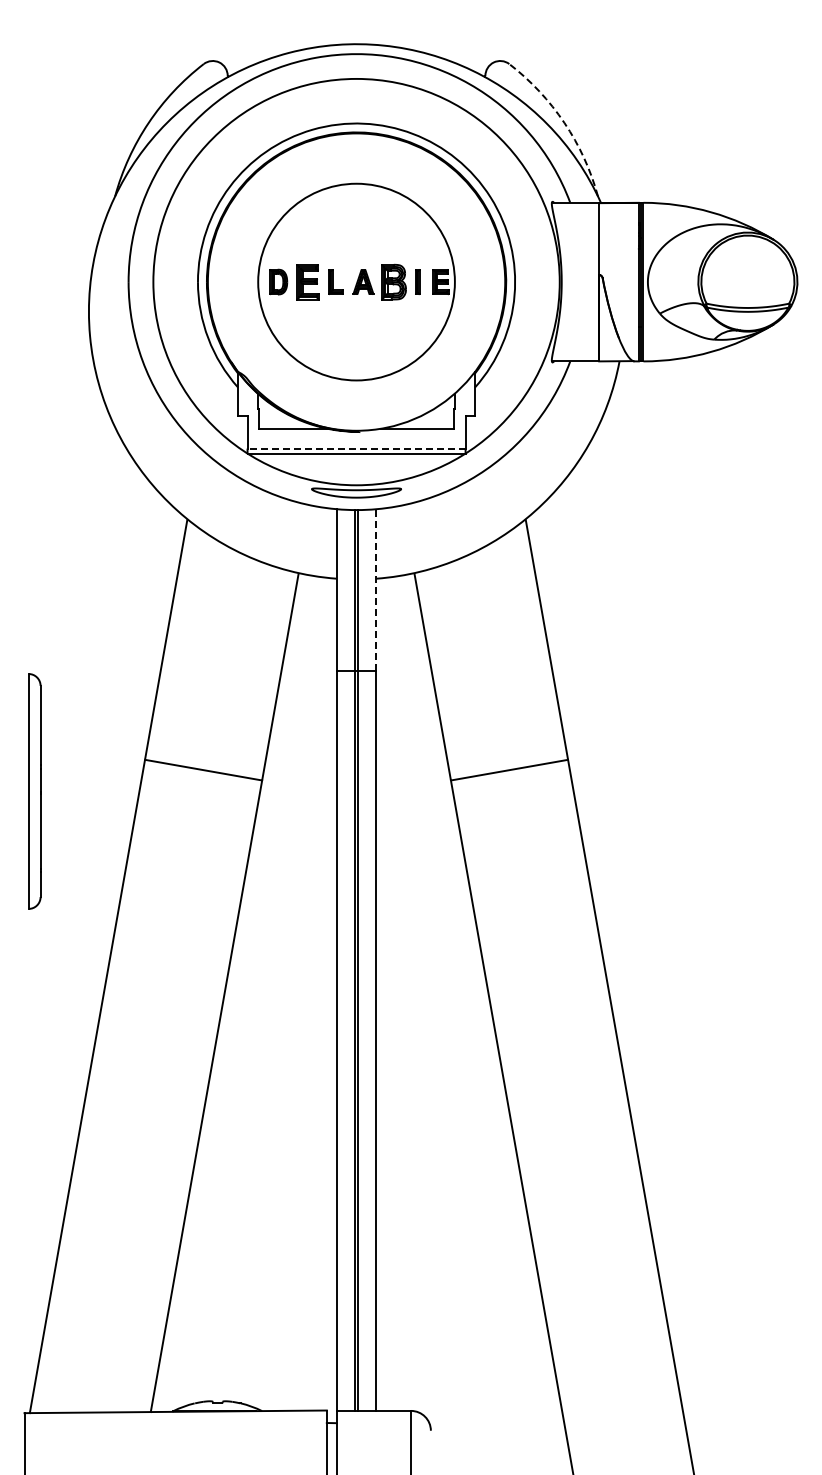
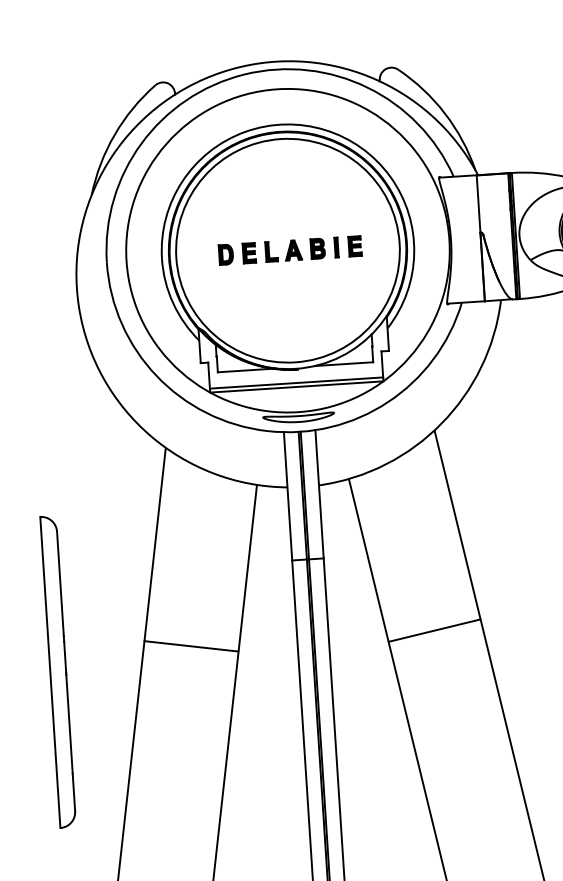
arc: (564, 123) -> (445, 114), dashed -> solid
part: (307, 281) -> (248, 252), size x0.71
circle: (356, 281) -> (287, 250), size x1.43
part: (394, 281) -> (318, 248), size x0.71
line: (356, 448) -> (296, 382), dashed -> solid
line: (376, 589) -> (319, 493), dashed -> solid
part: (34, 791) -> (58, 672), size x1.67

